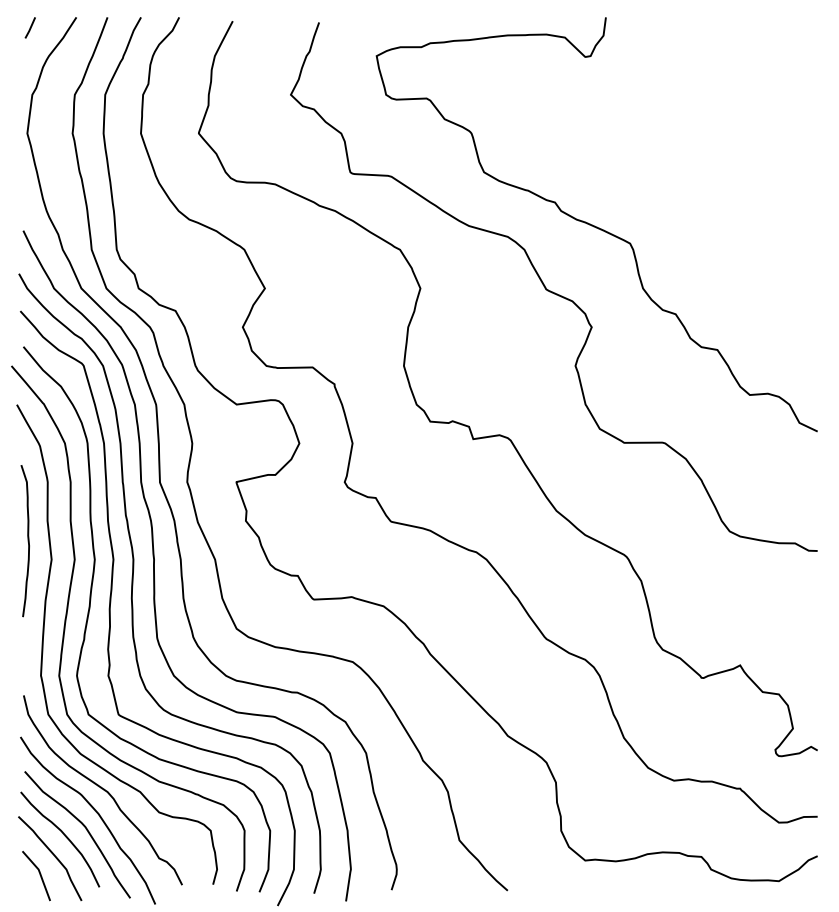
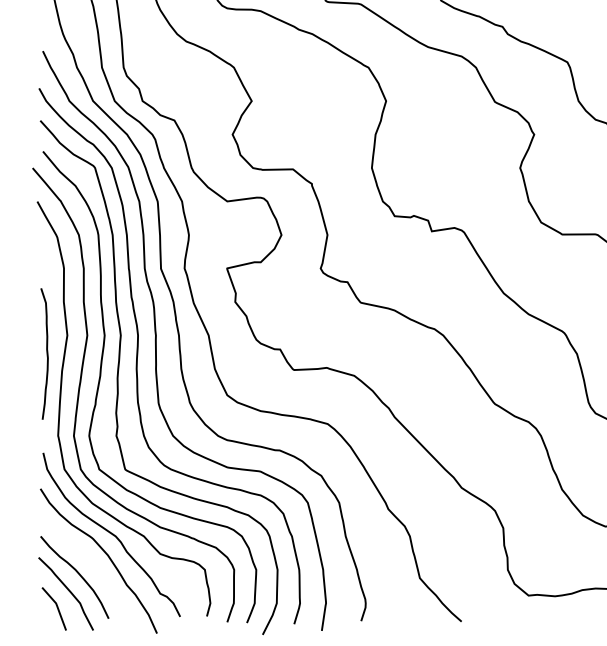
curve: (27, 541) -> (46, 354), moved
curve: (85, 829) -> (96, 568), removed

